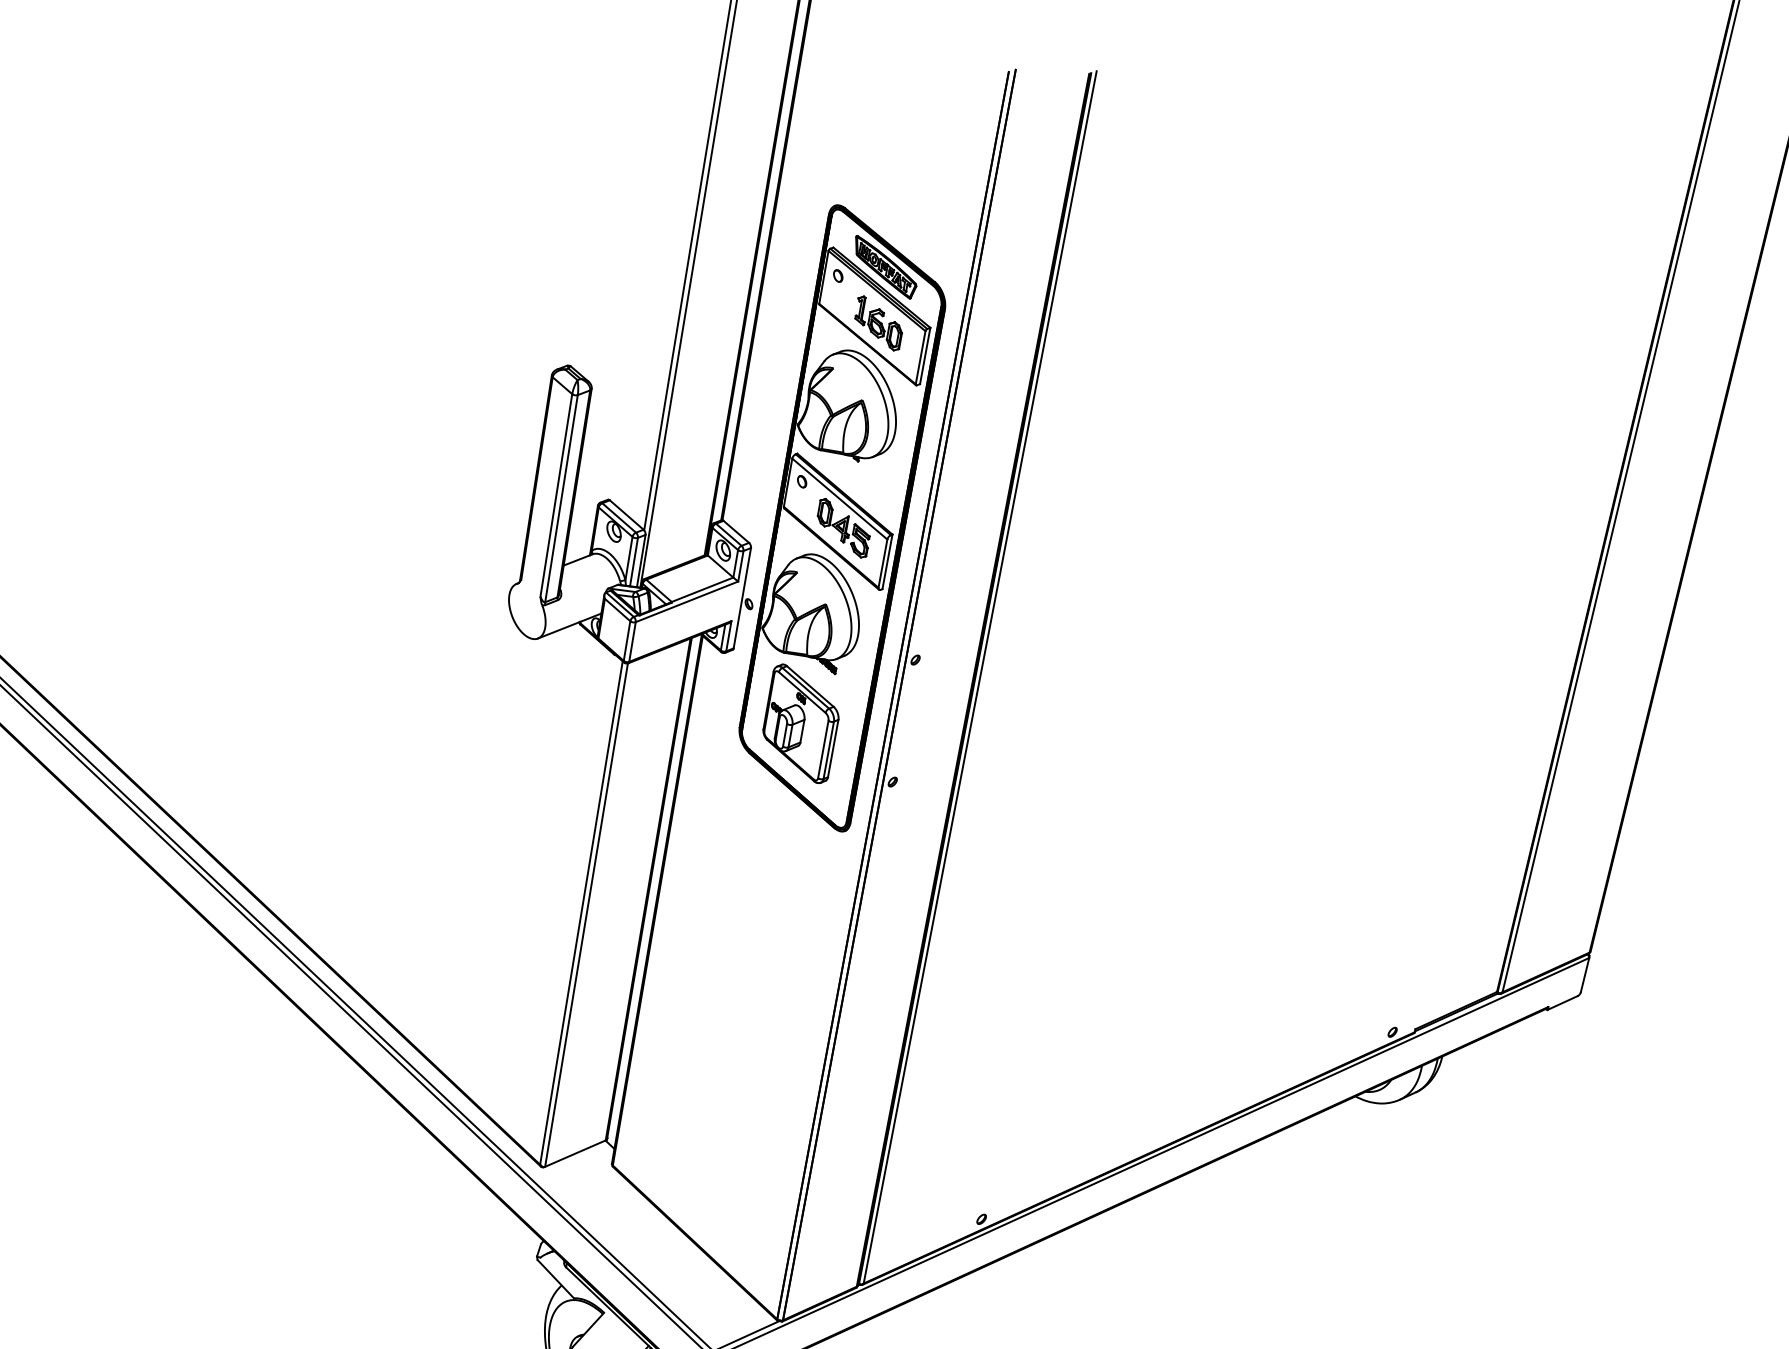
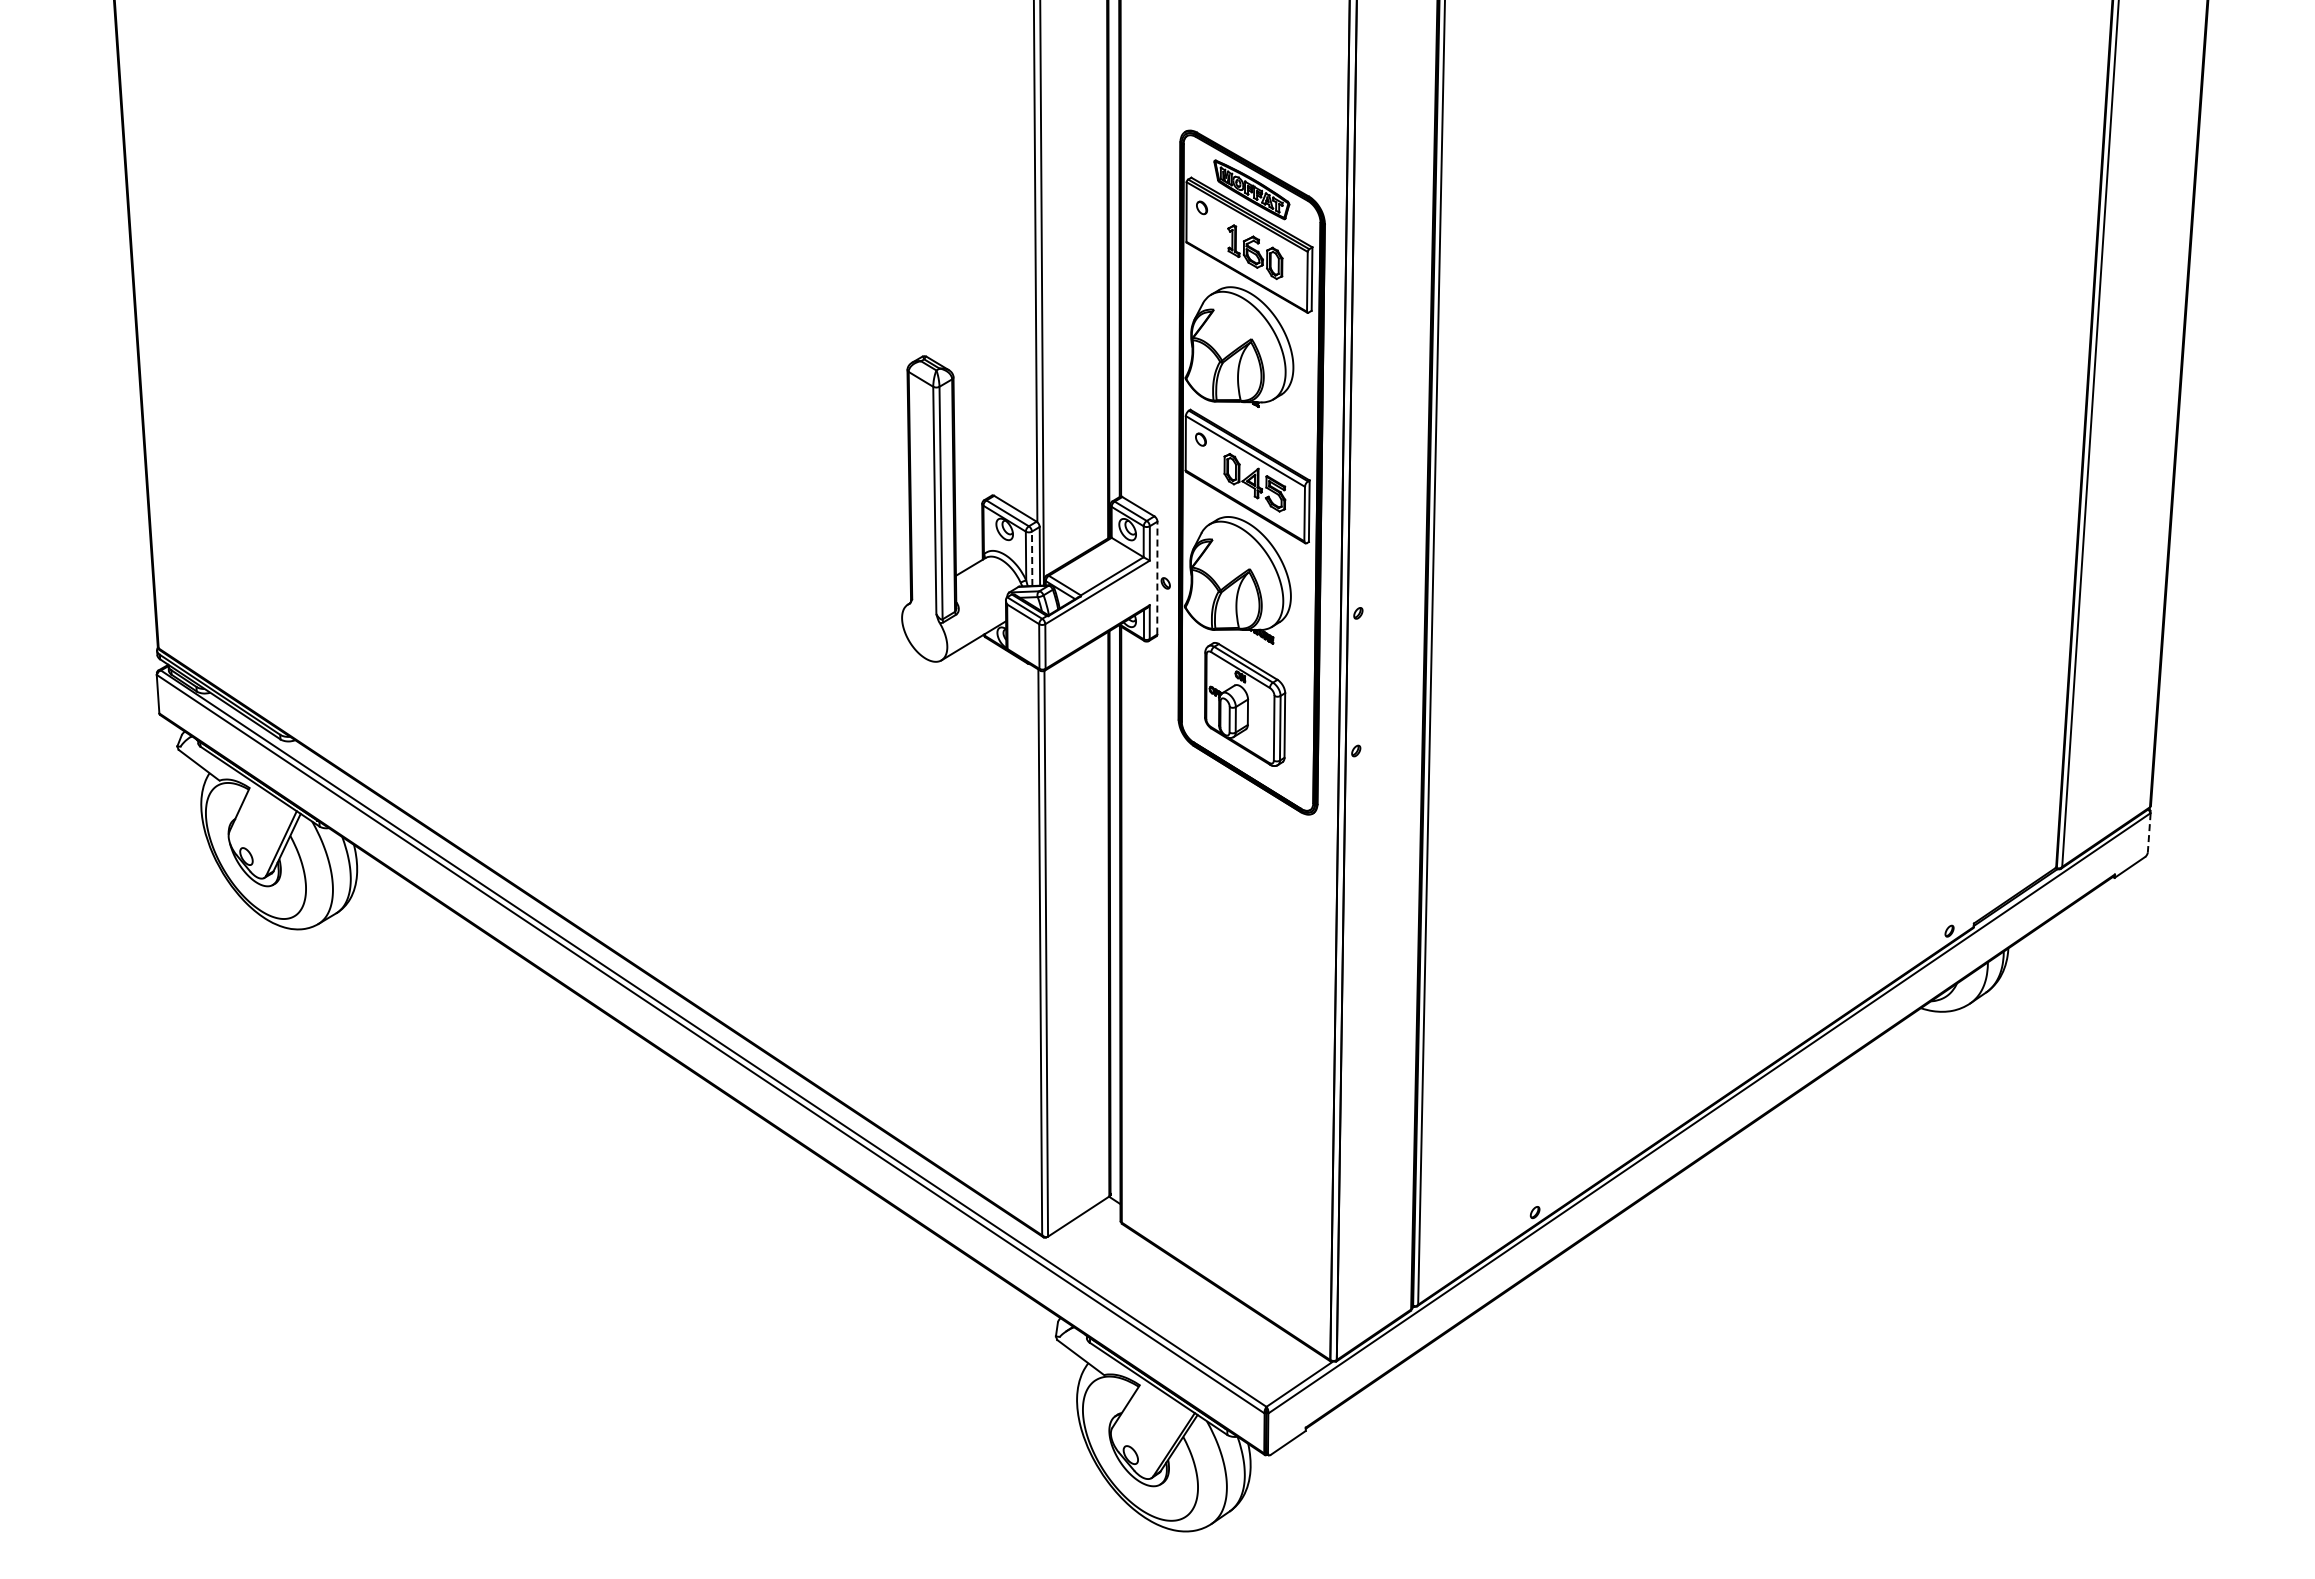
line: (634, 561) -> (1032, 558), solid -> dashed
line: (742, 597) -> (1157, 577), solid -> dashed
line: (1585, 974) -> (2149, 832), solid -> dashed

